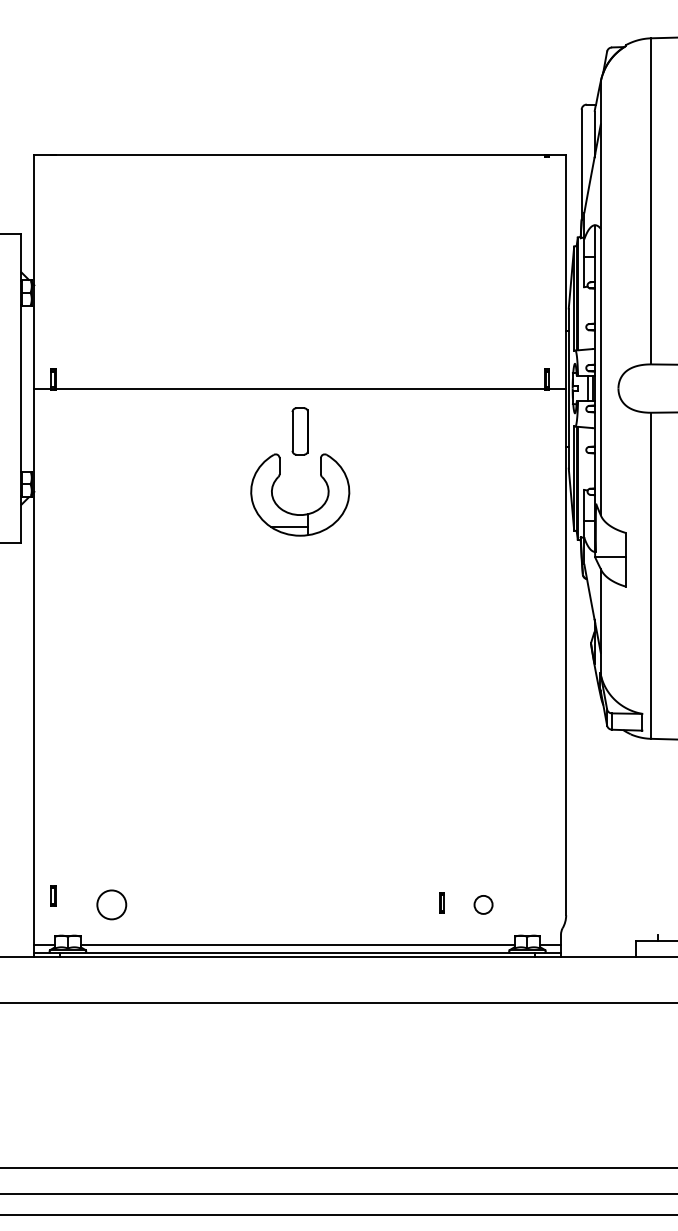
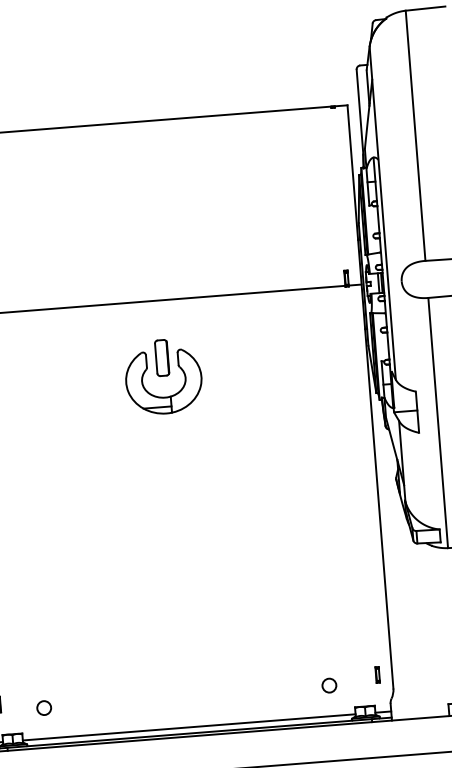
part: (299, 431) -> (161, 358), moved
part: (441, 902) -> (377, 674), moved
circle: (111, 904) -> (43, 707), size x0.62

